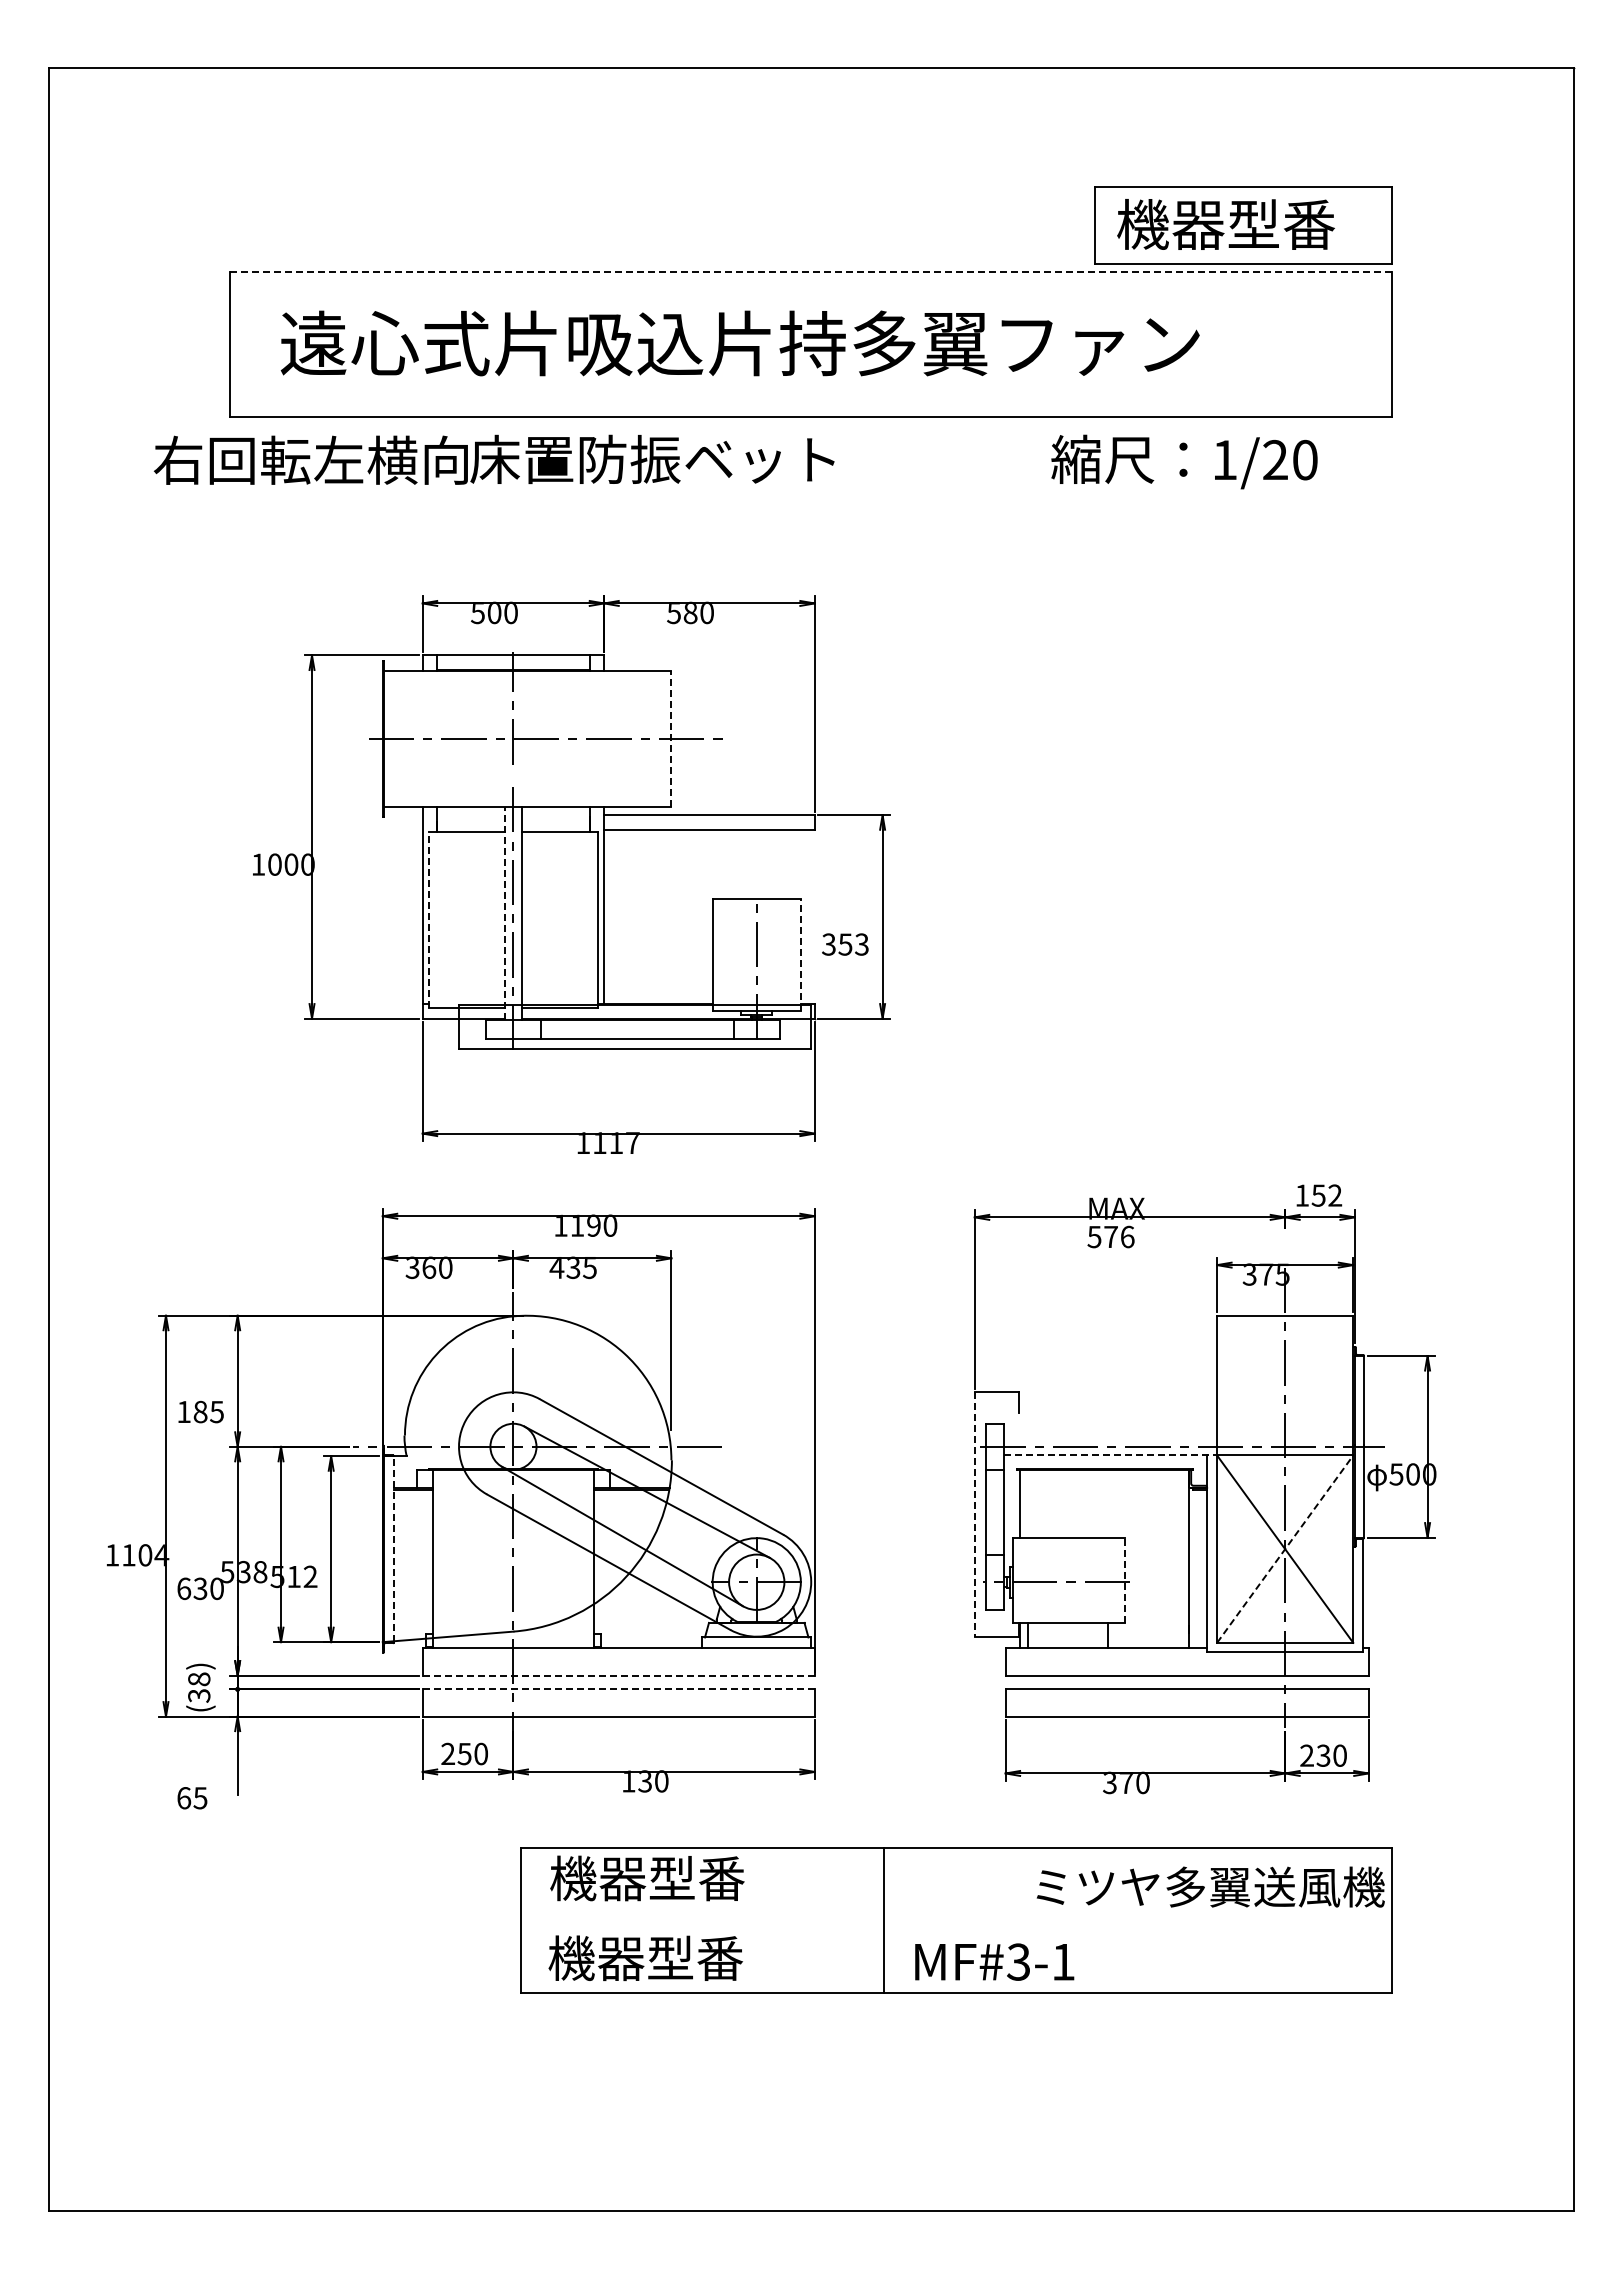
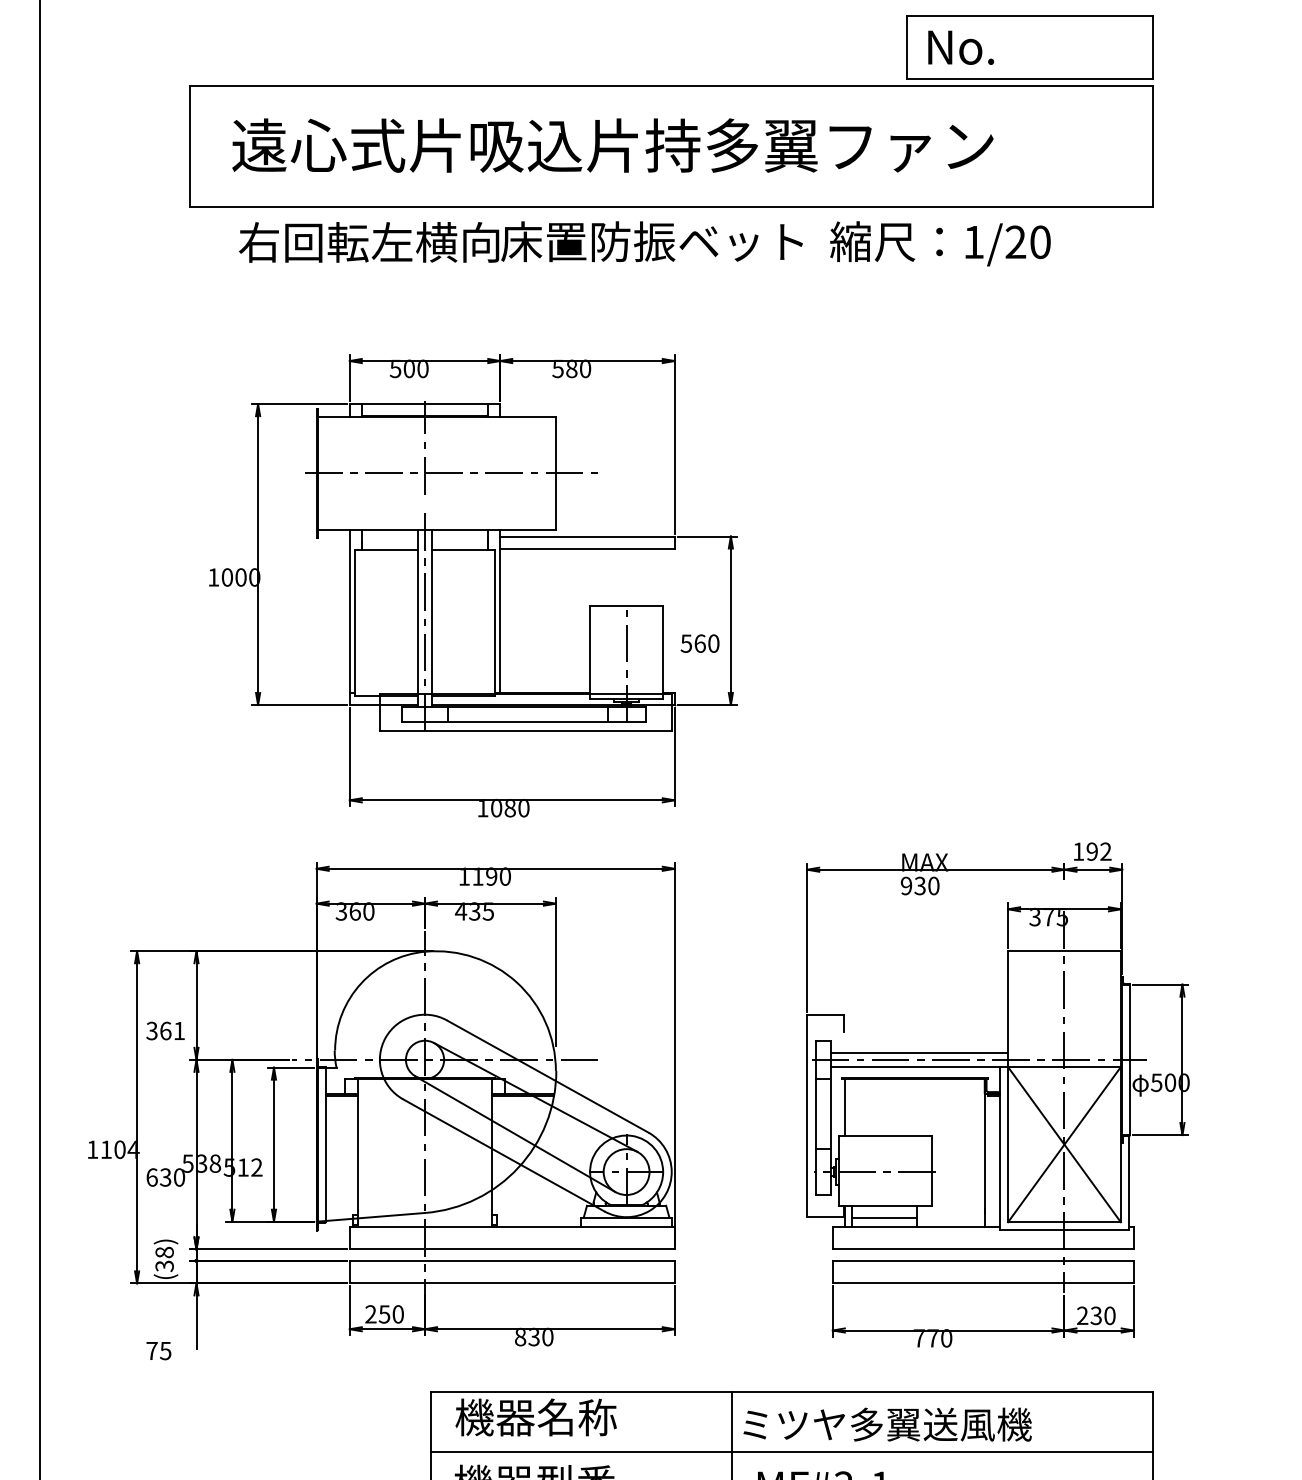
text: (1226, 224) -> (1015, 47), 機器型番 -> No.
line: (811, 272) -> (671, 86), dashed -> solid
text: (493, 459) -> (520, 241), moved
text: (1184, 461) -> (940, 243), moved
line: (671, 738) -> (555, 472), dashed -> solid
line: (505, 913) -> (418, 617), dashed -> solid
line: (429, 919) -> (355, 622), dashed -> solid
text: (845, 944) -> (700, 643), 353 -> 560
line: (800, 955) -> (662, 652), dashed -> solid
text: (616, 1142) -> (510, 807), 1117 -> 1080
text: (1318, 1195) -> (1092, 851), 152 -> 192
text: (1110, 1236) -> (919, 885), 576 -> 930
text: (200, 1411) -> (165, 1030), 185 -> 361
line: (1109, 1438) -> (918, 1052), added
line: (1110, 1454) -> (919, 1066), dashed -> solid
line: (974, 1515) -> (807, 1116), dashed -> solid
line: (393, 1549) -> (325, 1144), dashed -> solid
line: (1285, 1549) -> (1064, 1144), dashed -> solid
line: (1124, 1580) -> (931, 1170), dashed -> solid
line: (1067, 1637) -> (884, 1217), added
line: (619, 1675) -> (512, 1249), dashed -> solid
line: (619, 1689) -> (512, 1260), dashed -> solid
text: (628, 1781) -> (520, 1337), 130 -> 830
text: (1109, 1782) -> (918, 1337), 370 -> 770
text: (184, 1798) -> (152, 1351), 65 -> 75
text: (696, 1878) -> (576, 1417), 機器型番 -> 機器名称
text: (1210, 1886) -> (887, 1424), moved
line: (955, 1920) -> (791, 1452), added

